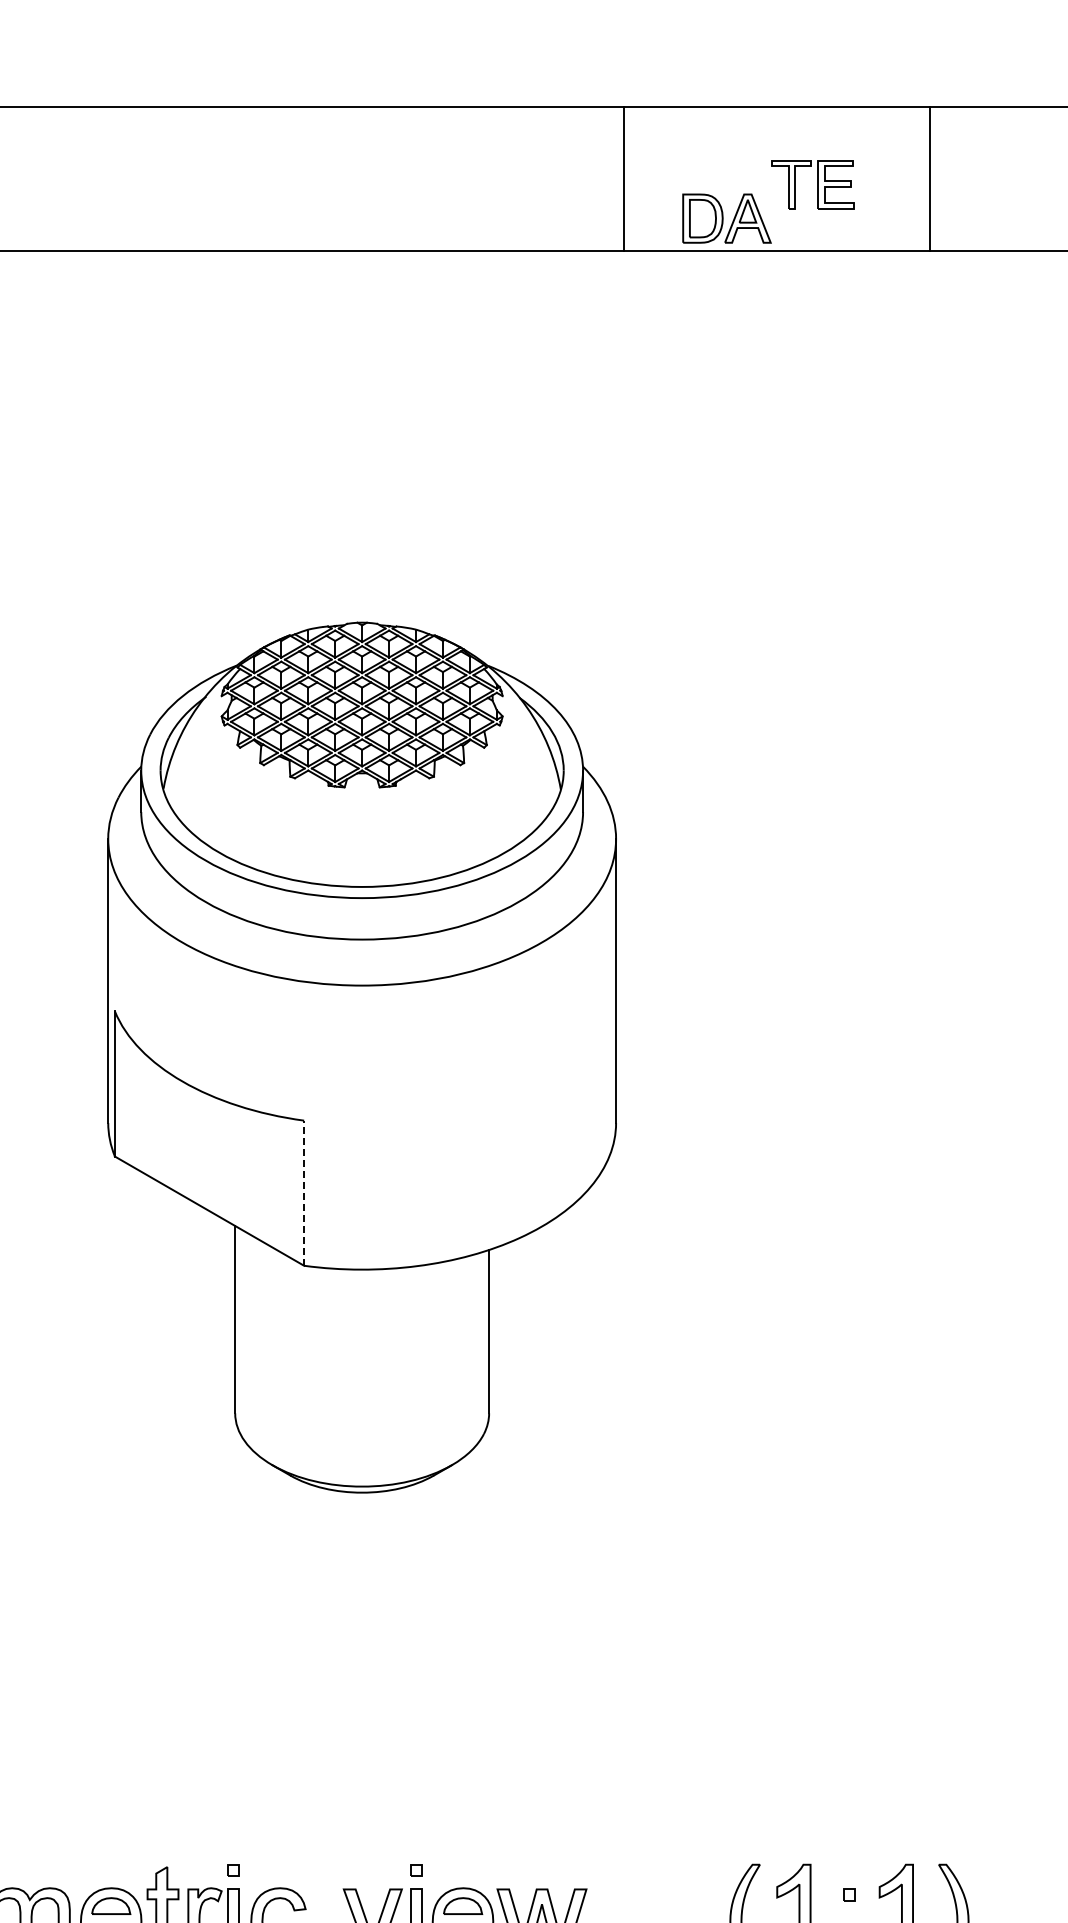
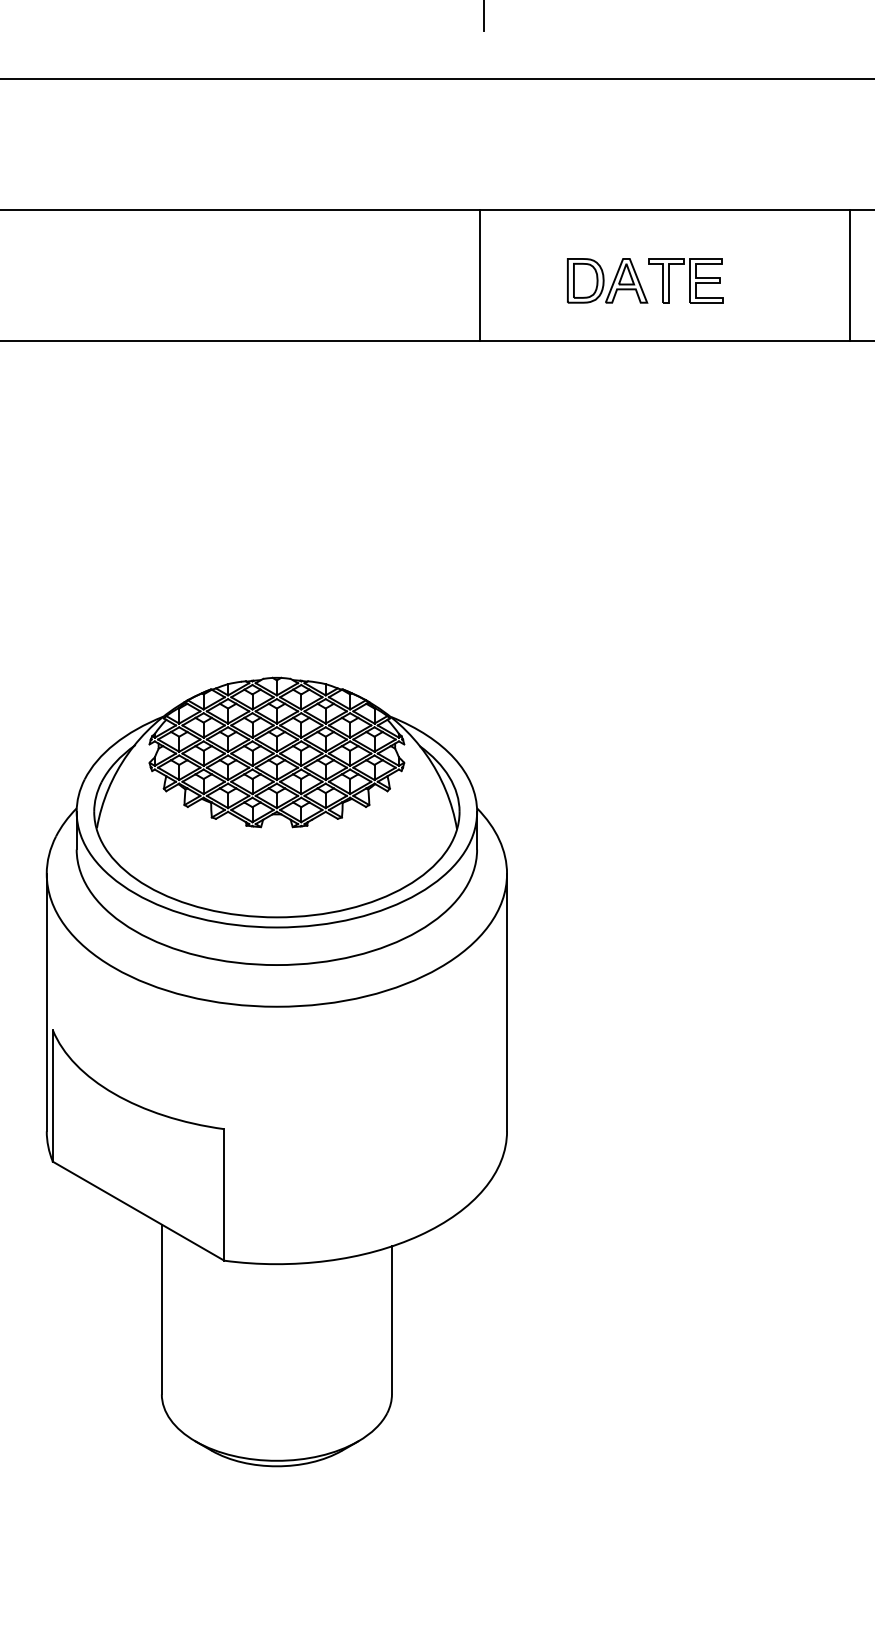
line: (623, 178) -> (479, 275), moved
line: (929, 178) -> (849, 275), moved
part: (726, 218) -> (607, 280), moved
line: (304, 1193) -> (224, 1195), dashed -> solid

